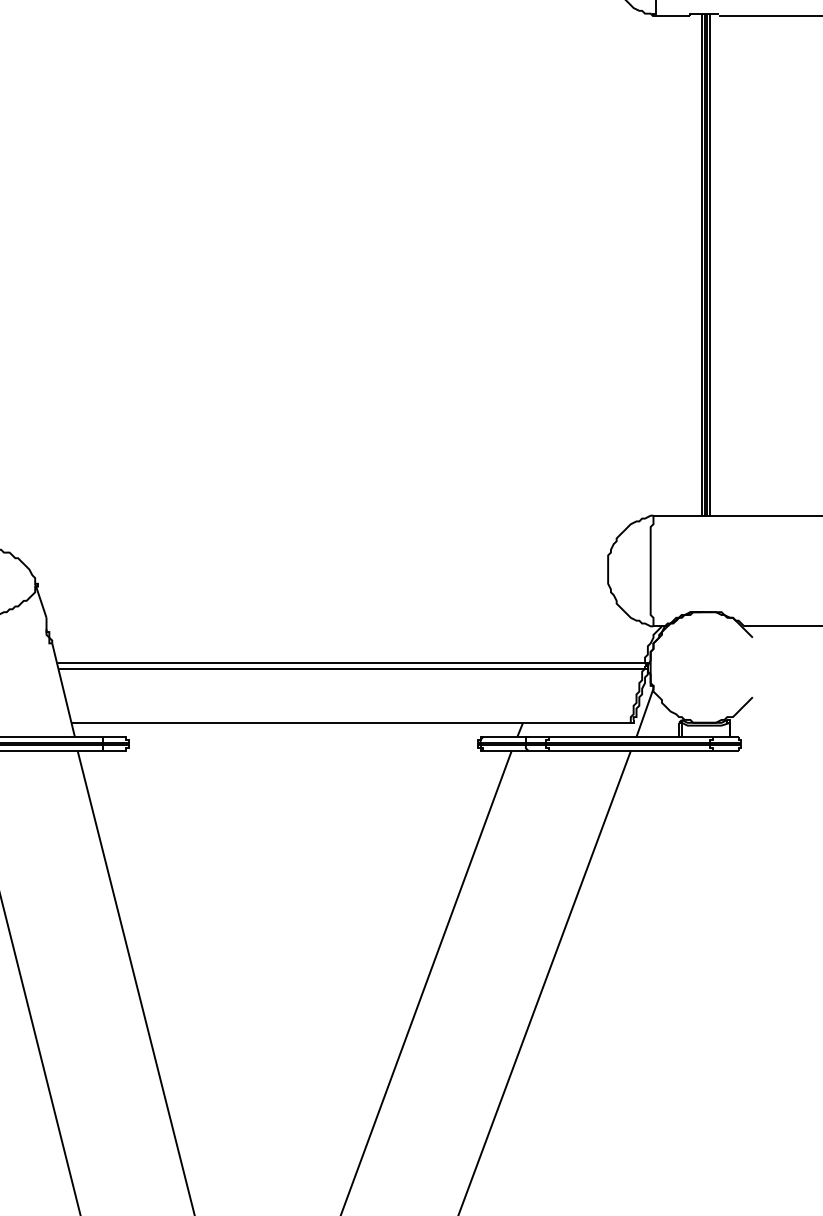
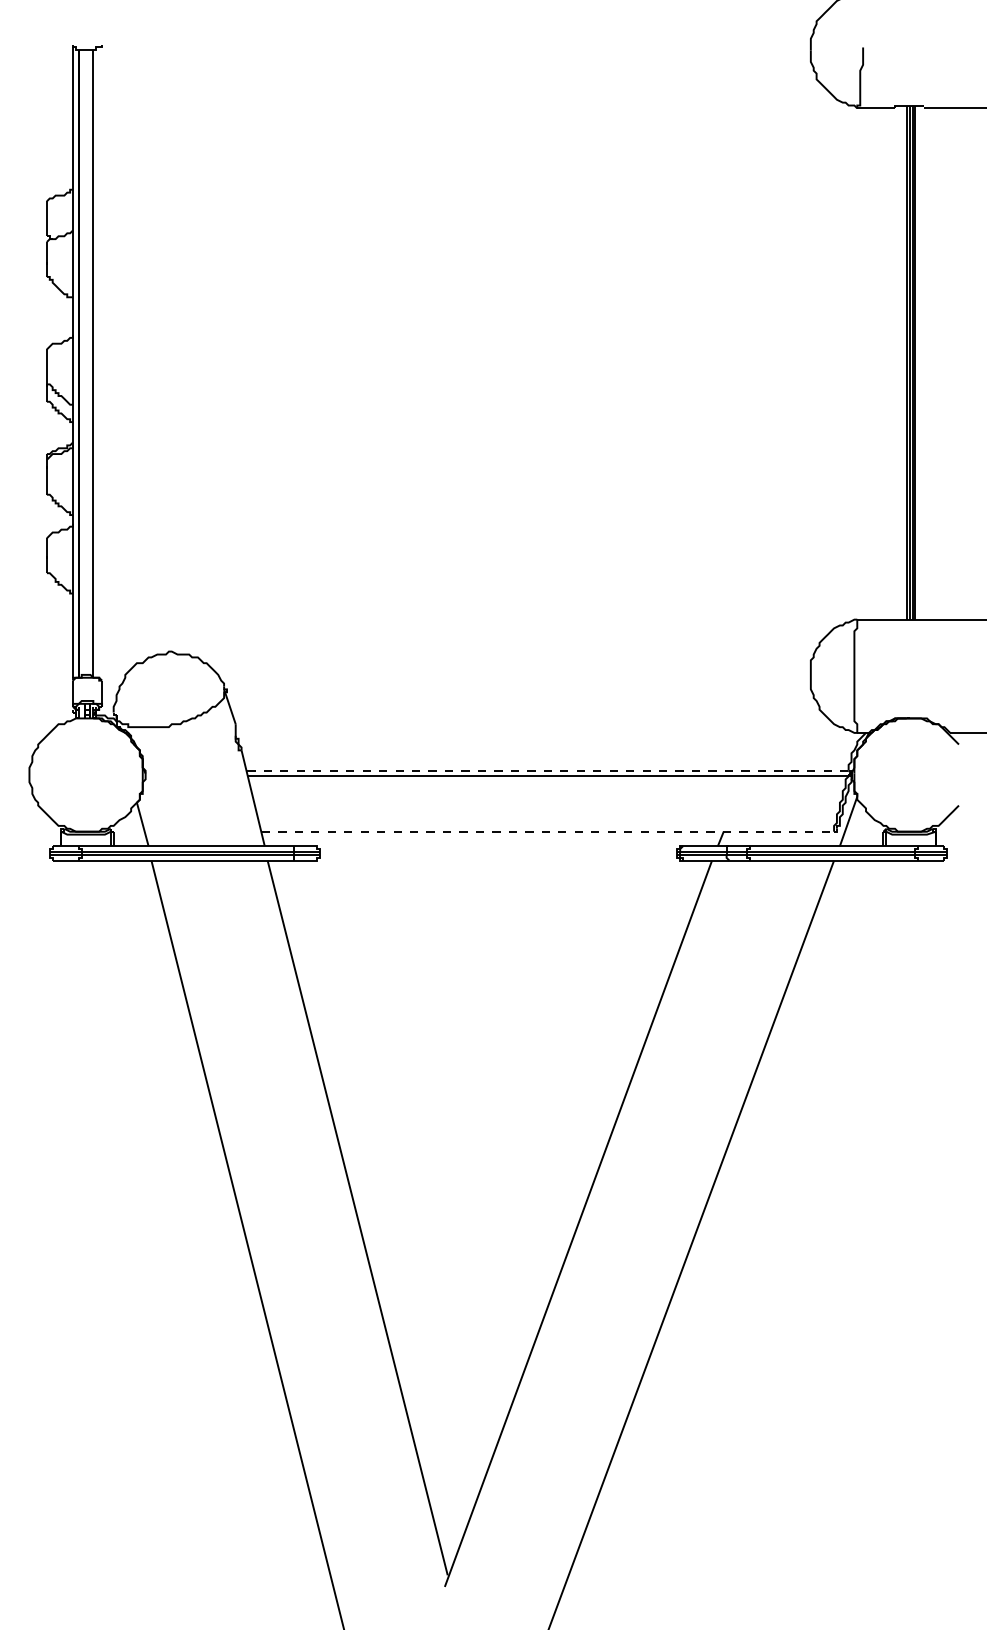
line: (350, 663) -> (547, 770), solid -> dashed
line: (351, 722) -> (548, 831), solid -> dashed

